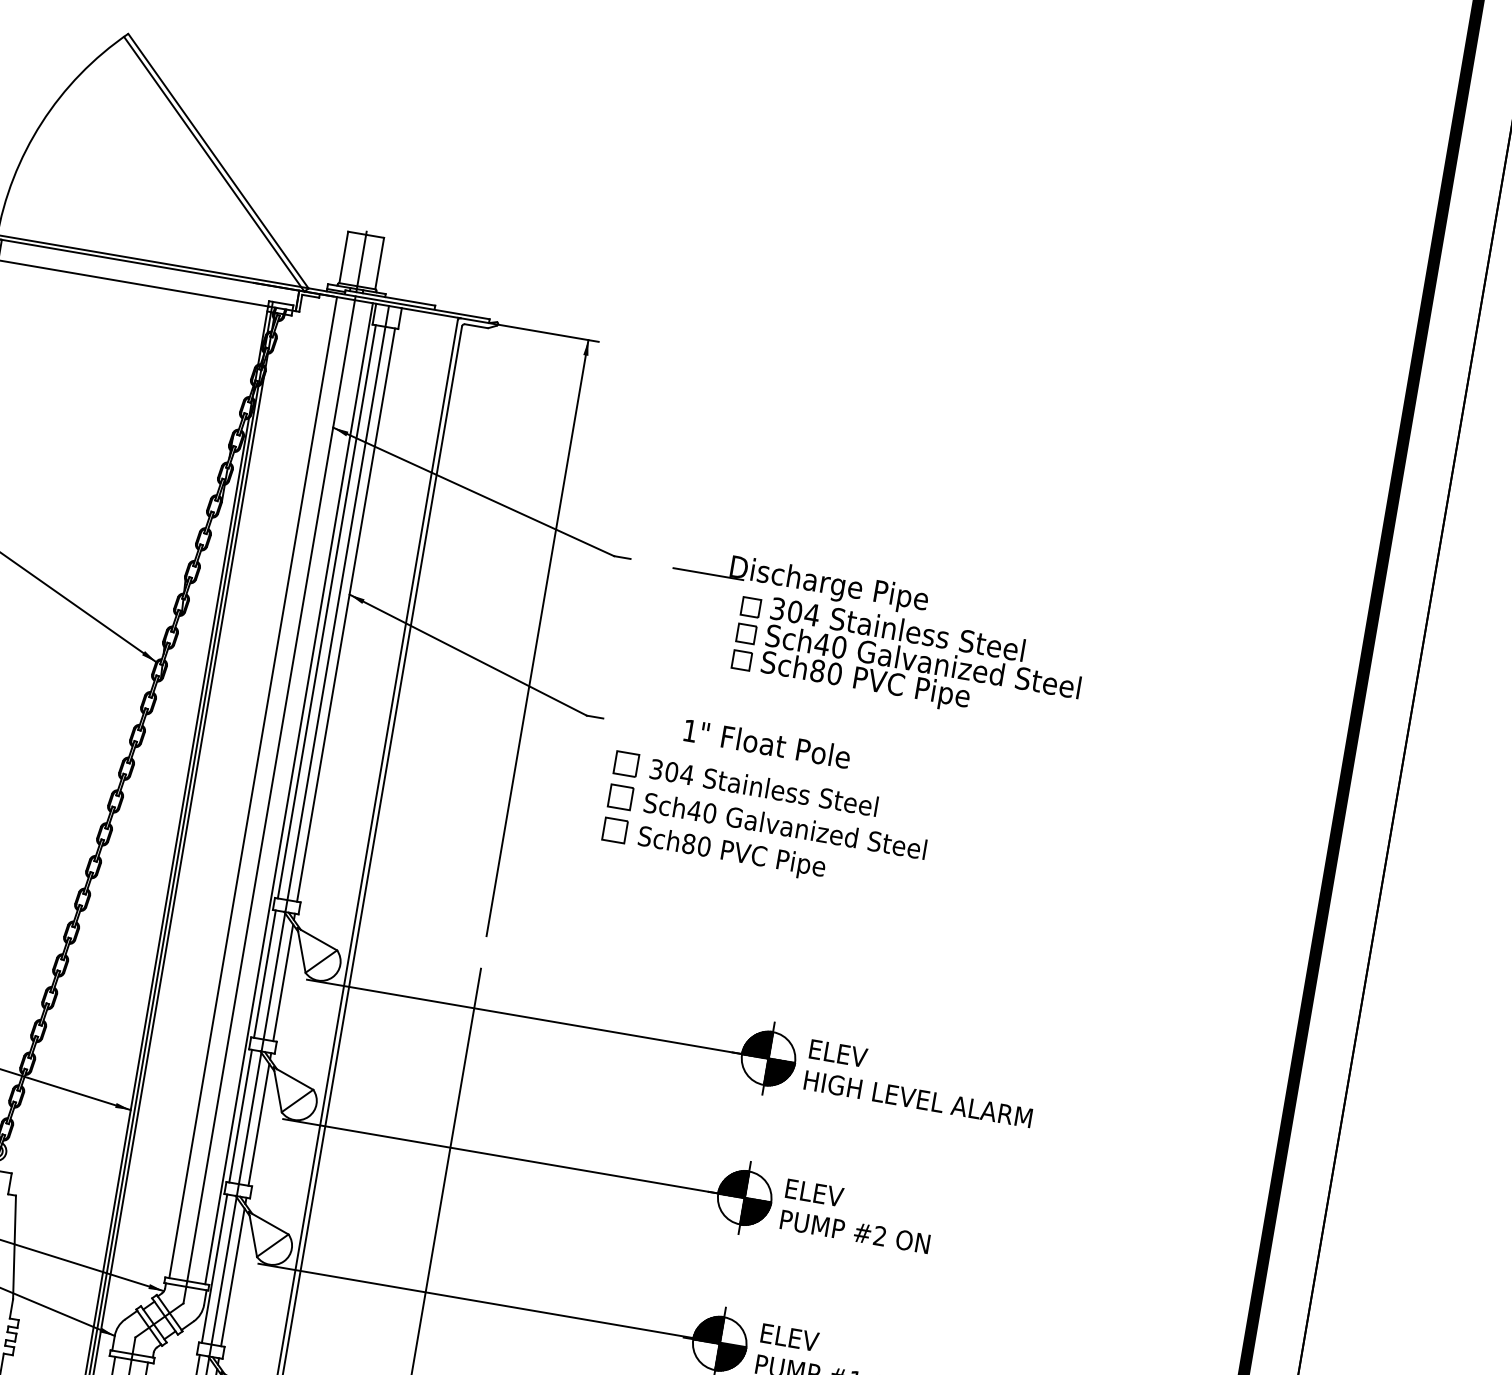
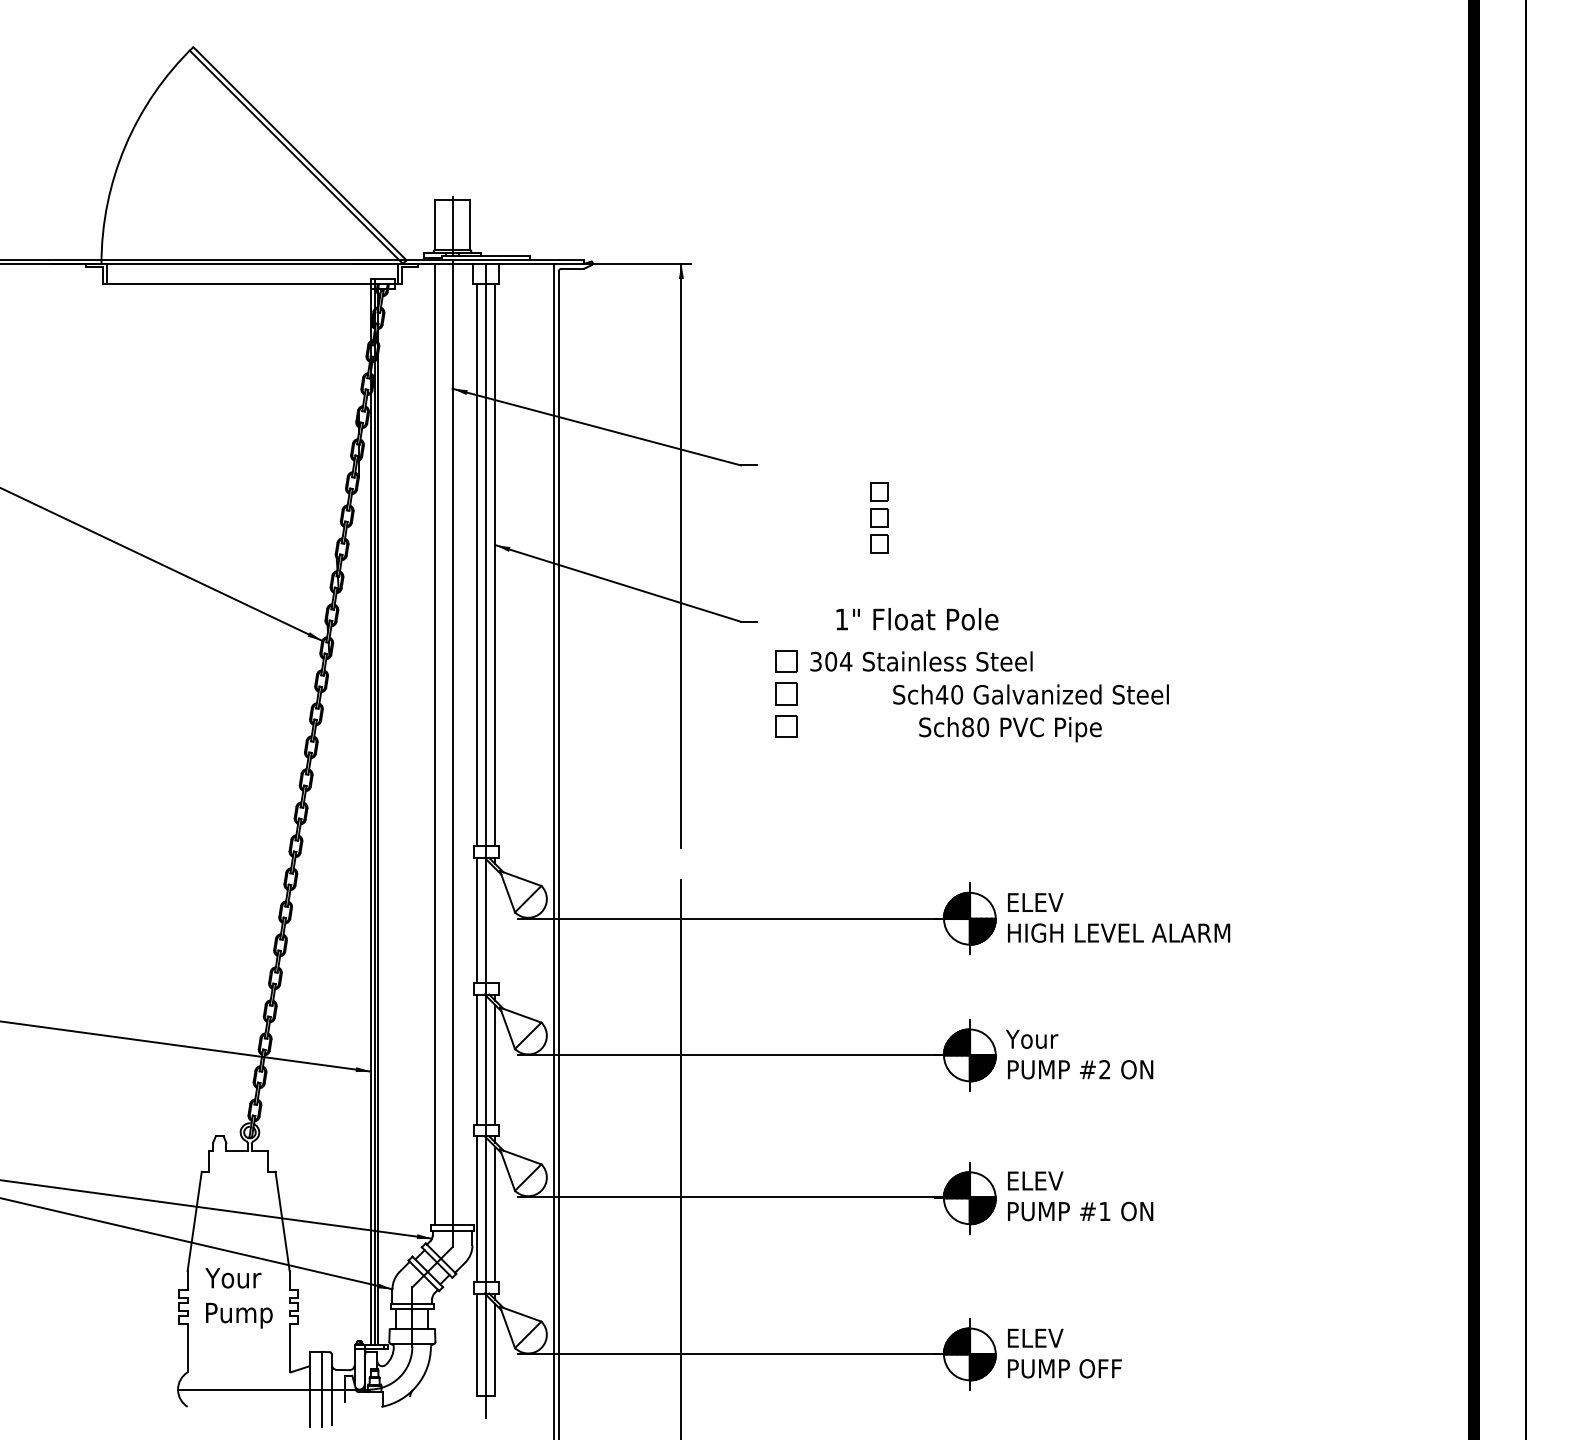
part: (874, 638) -> (1002, 501), removed
line: (289, 793) -> (470, 744), removed
text: (784, 825) -> (1030, 694), moved
text: (731, 853) -> (1010, 729), moved
line: (283, 982) -> (495, 925), removed
text: (813, 1192) -> (1034, 1038), ELEV -> Your

